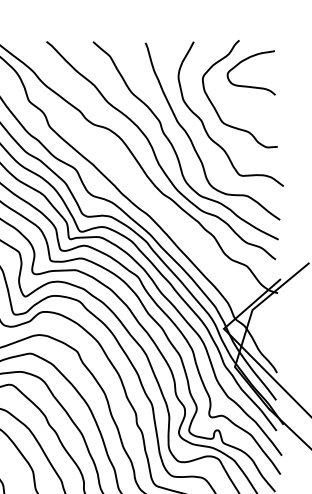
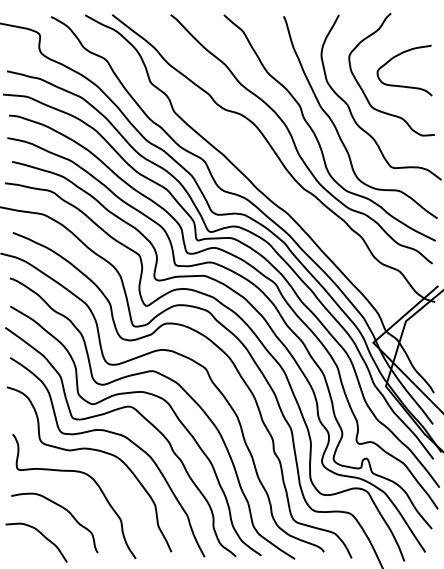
curve: (251, 86) -> (404, 85), moved

